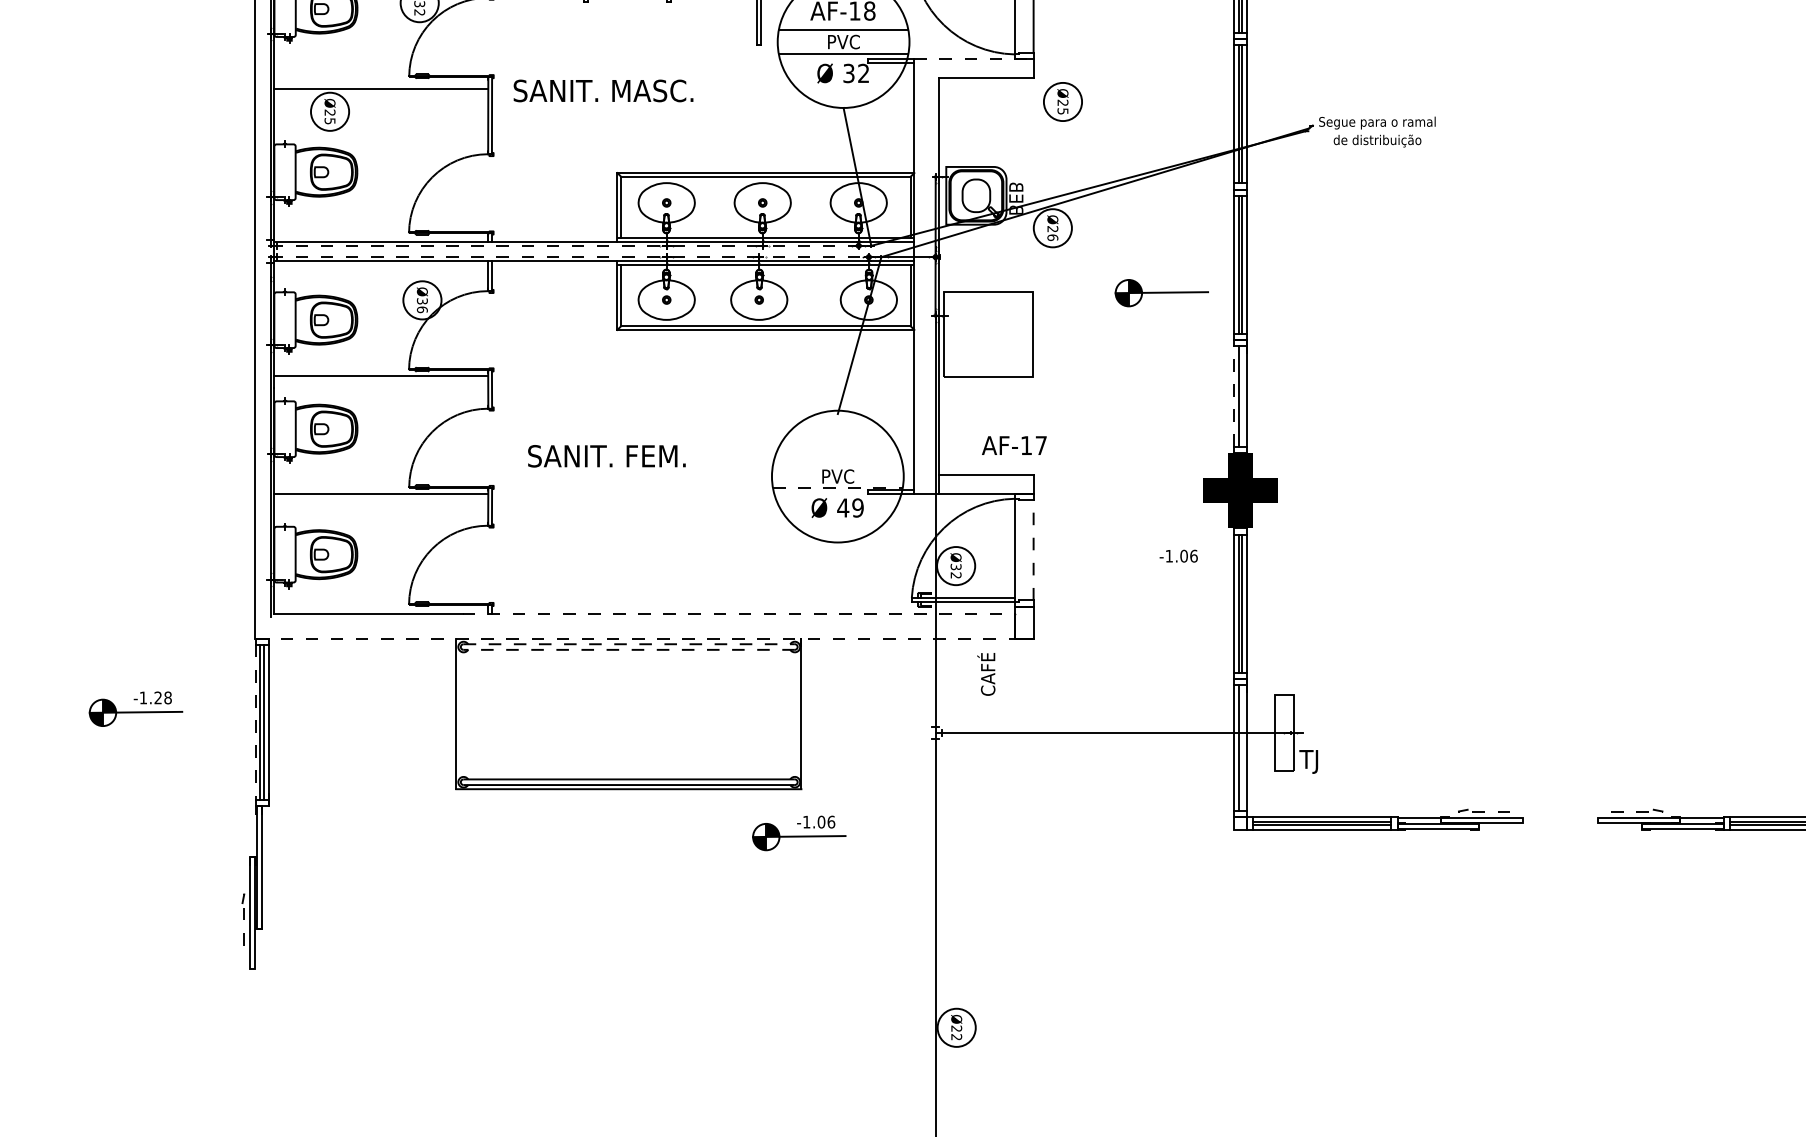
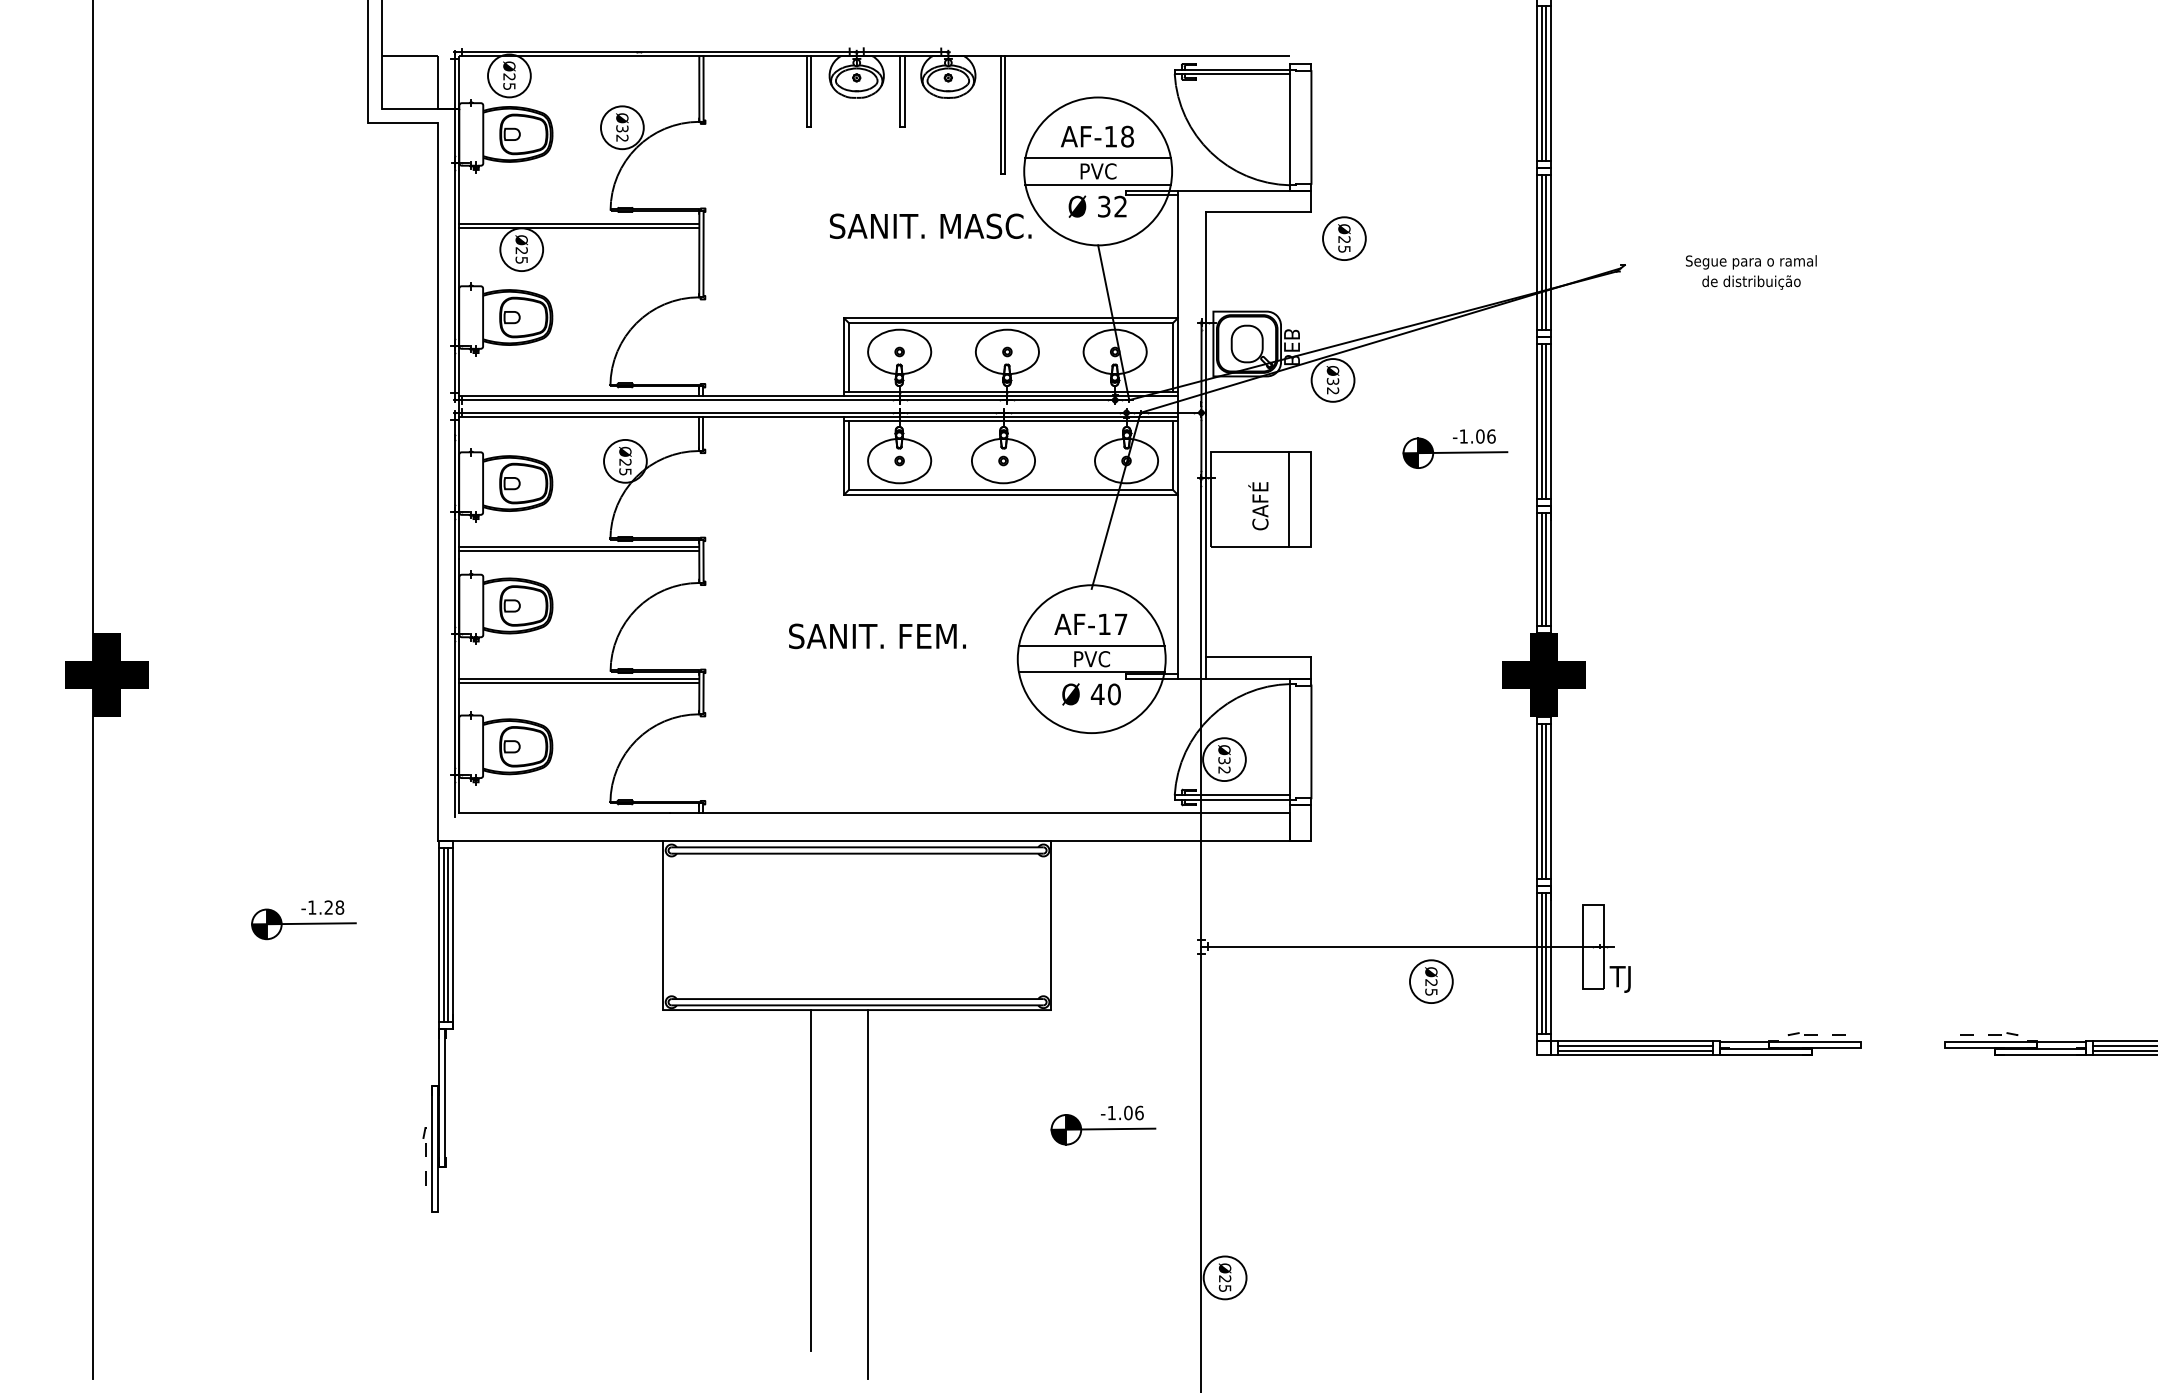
line: (973, 59) -> (1244, 190), dashed -> solid
text: (603, 90) -> (930, 225), moved
line: (381, 92) -> (579, 228), added
text: (1377, 132) -> (1751, 272), moved
text: (1052, 233) -> (1332, 386), Ø26 -> Ø32
line: (565, 246) -> (785, 400), dashed -> solid
line: (569, 256) -> (790, 412), dashed -> solid
text: (422, 305) -> (625, 467), Ø36 -> Ø25
line: (1013, 334) -> (1288, 499), added
line: (381, 380) -> (579, 551), added
line: (1234, 395) -> (1536, 568), dashed -> solid
line: (1242, 396) -> (1545, 569), added
text: (1014, 444) -> (1090, 623), moved
text: (606, 456) -> (877, 636), moved
line: (837, 464) -> (1091, 645), added
line: (837, 488) -> (1091, 672), dashed -> solid
line: (381, 497) -> (579, 682), added
text: (857, 508) -> (1113, 694), 49 -> 40
line: (1033, 549) -> (1311, 741), dashed -> solid
text: (1178, 556) -> (1474, 436), moved
line: (738, 613) -> (980, 812), dashed -> solid
line: (635, 639) -> (864, 841), dashed -> solid
line: (629, 644) -> (857, 847), dashed -> solid
line: (629, 649) -> (857, 853), dashed -> solid
text: (986, 674) -> (1258, 506), moved
line: (255, 722) -> (438, 935), dashed -> solid
line: (1242, 747) -> (1545, 963), added
part: (1140, 763) -> (1431, 981), added
part: (799, 833) -> (1103, 1125), moved
line: (588, 941) -> (811, 1180), added
line: (638, 953) -> (867, 1194), added
text: (956, 1037) -> (1224, 1288), Ø22 -> Ø25

